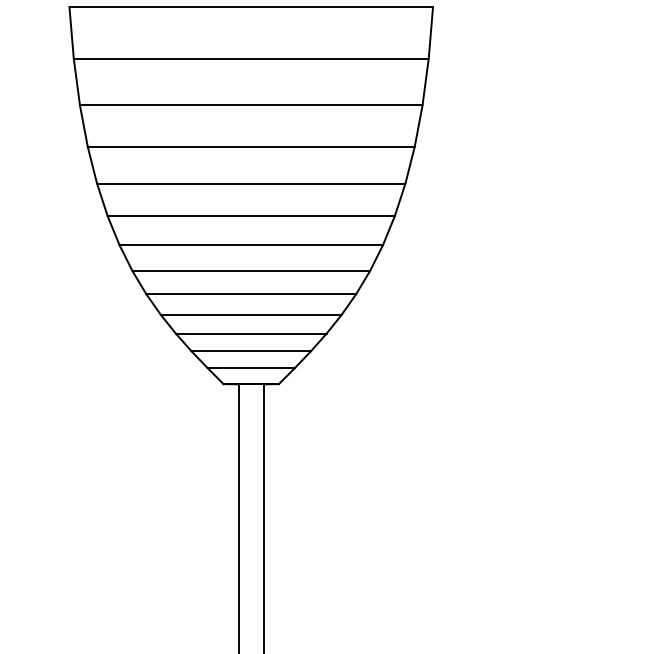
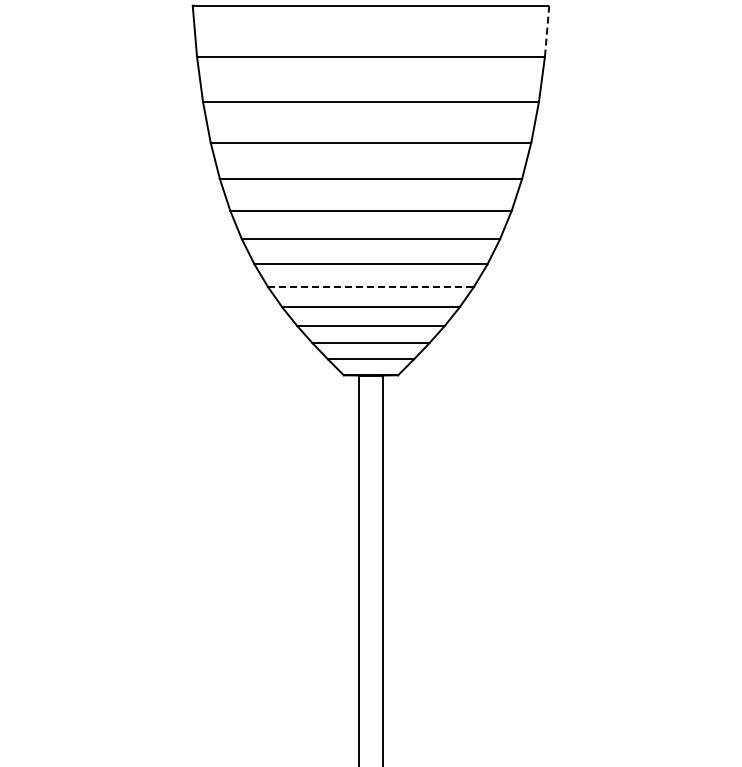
line: (431, 33) -> (547, 31), solid -> dashed
line: (251, 294) -> (371, 287), solid -> dashed

